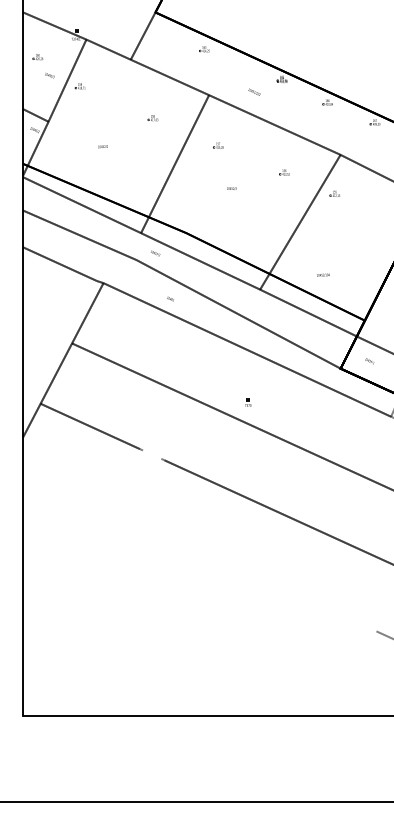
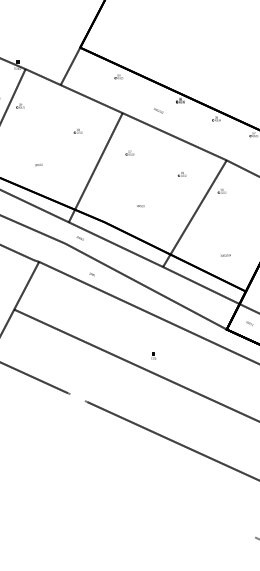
text: (102, 146) -> (38, 164), moved
text: (231, 188) -> (140, 205), moved
text: (323, 274) -> (225, 255), moved

